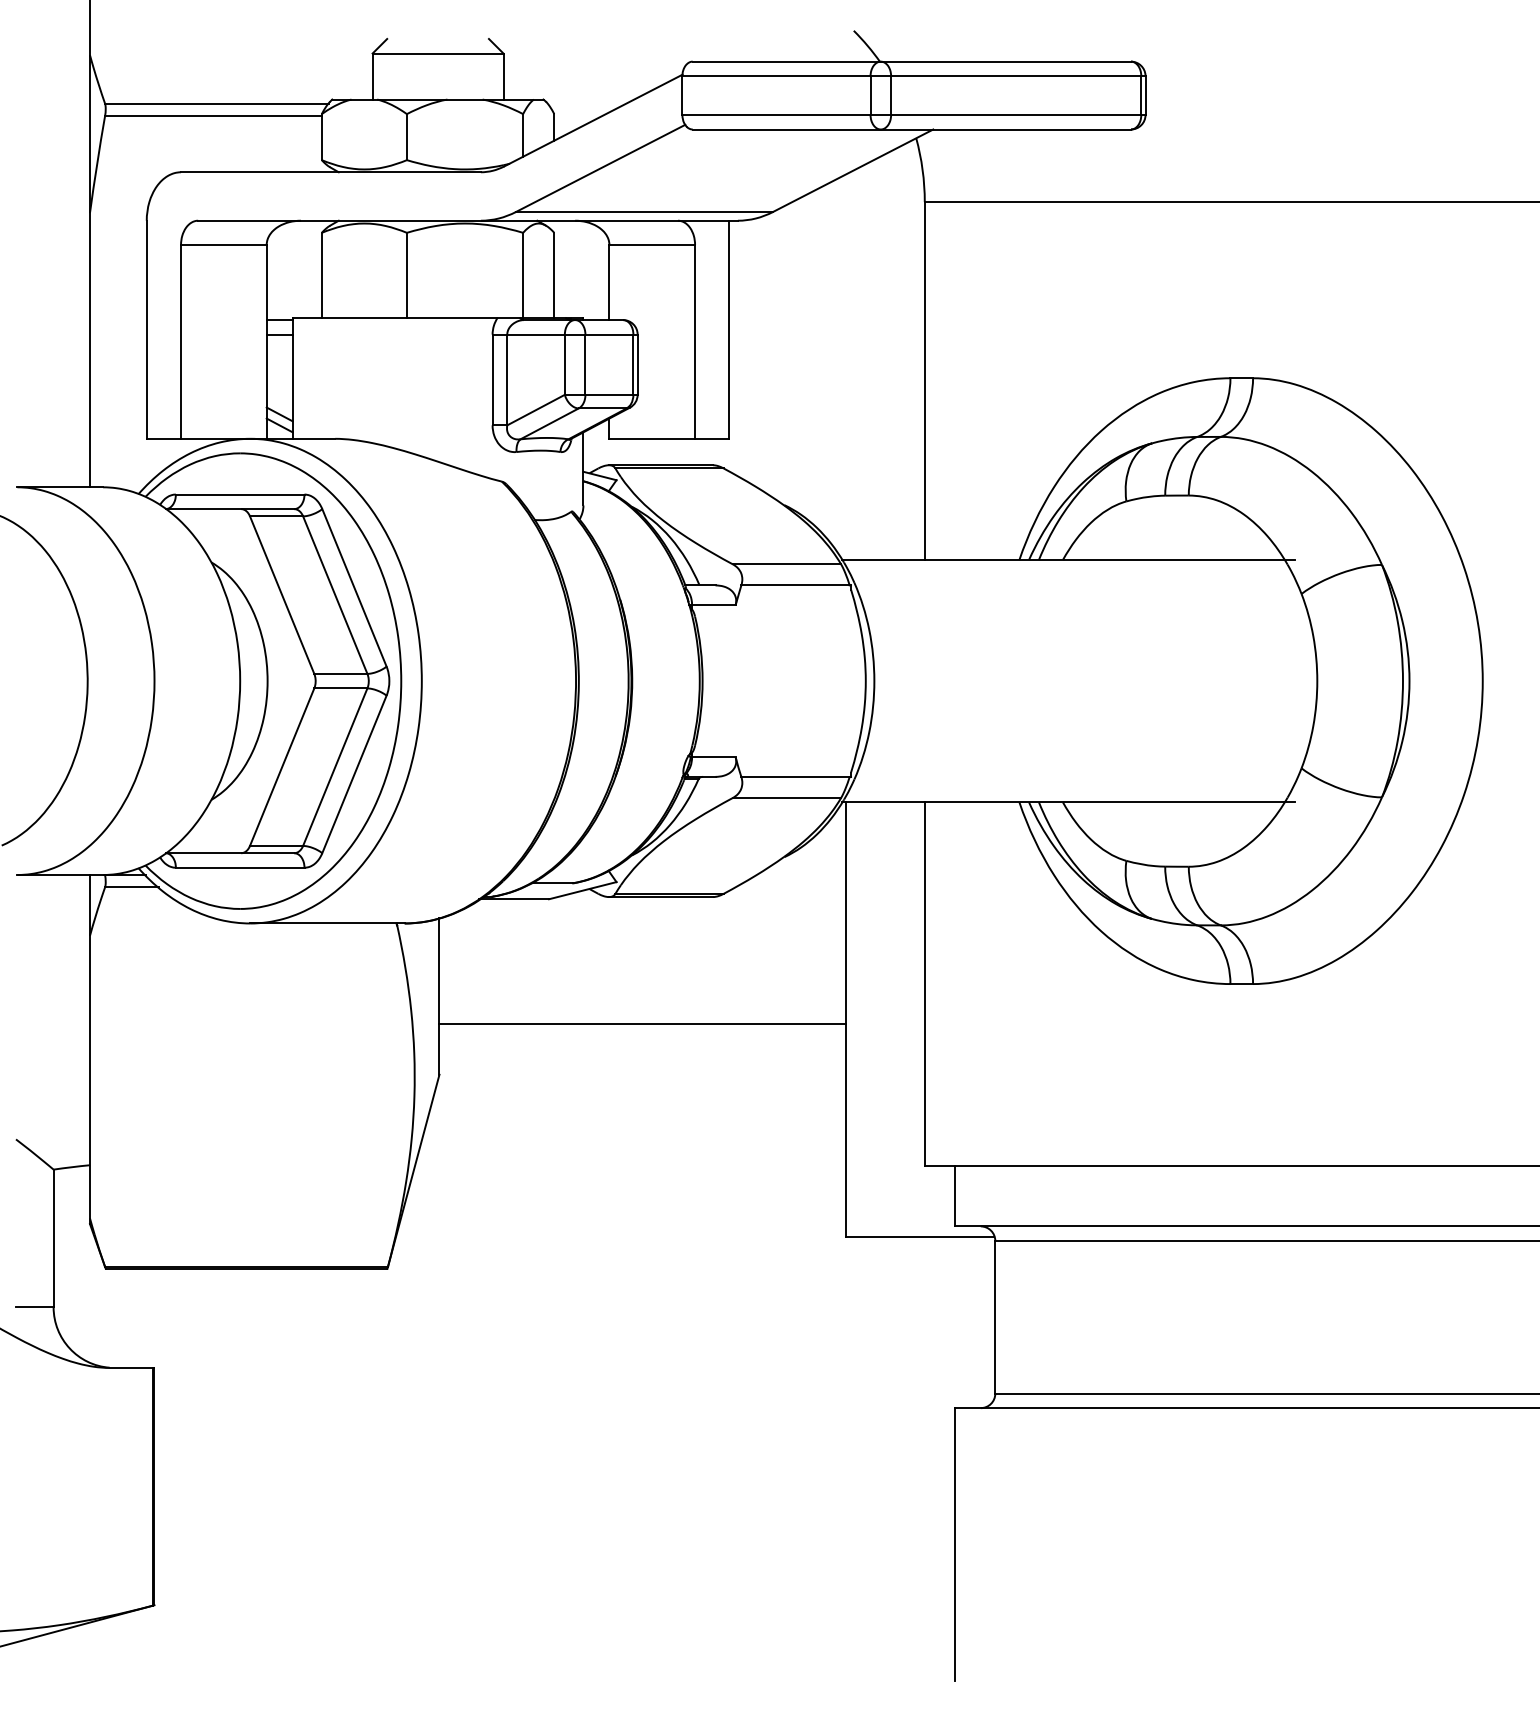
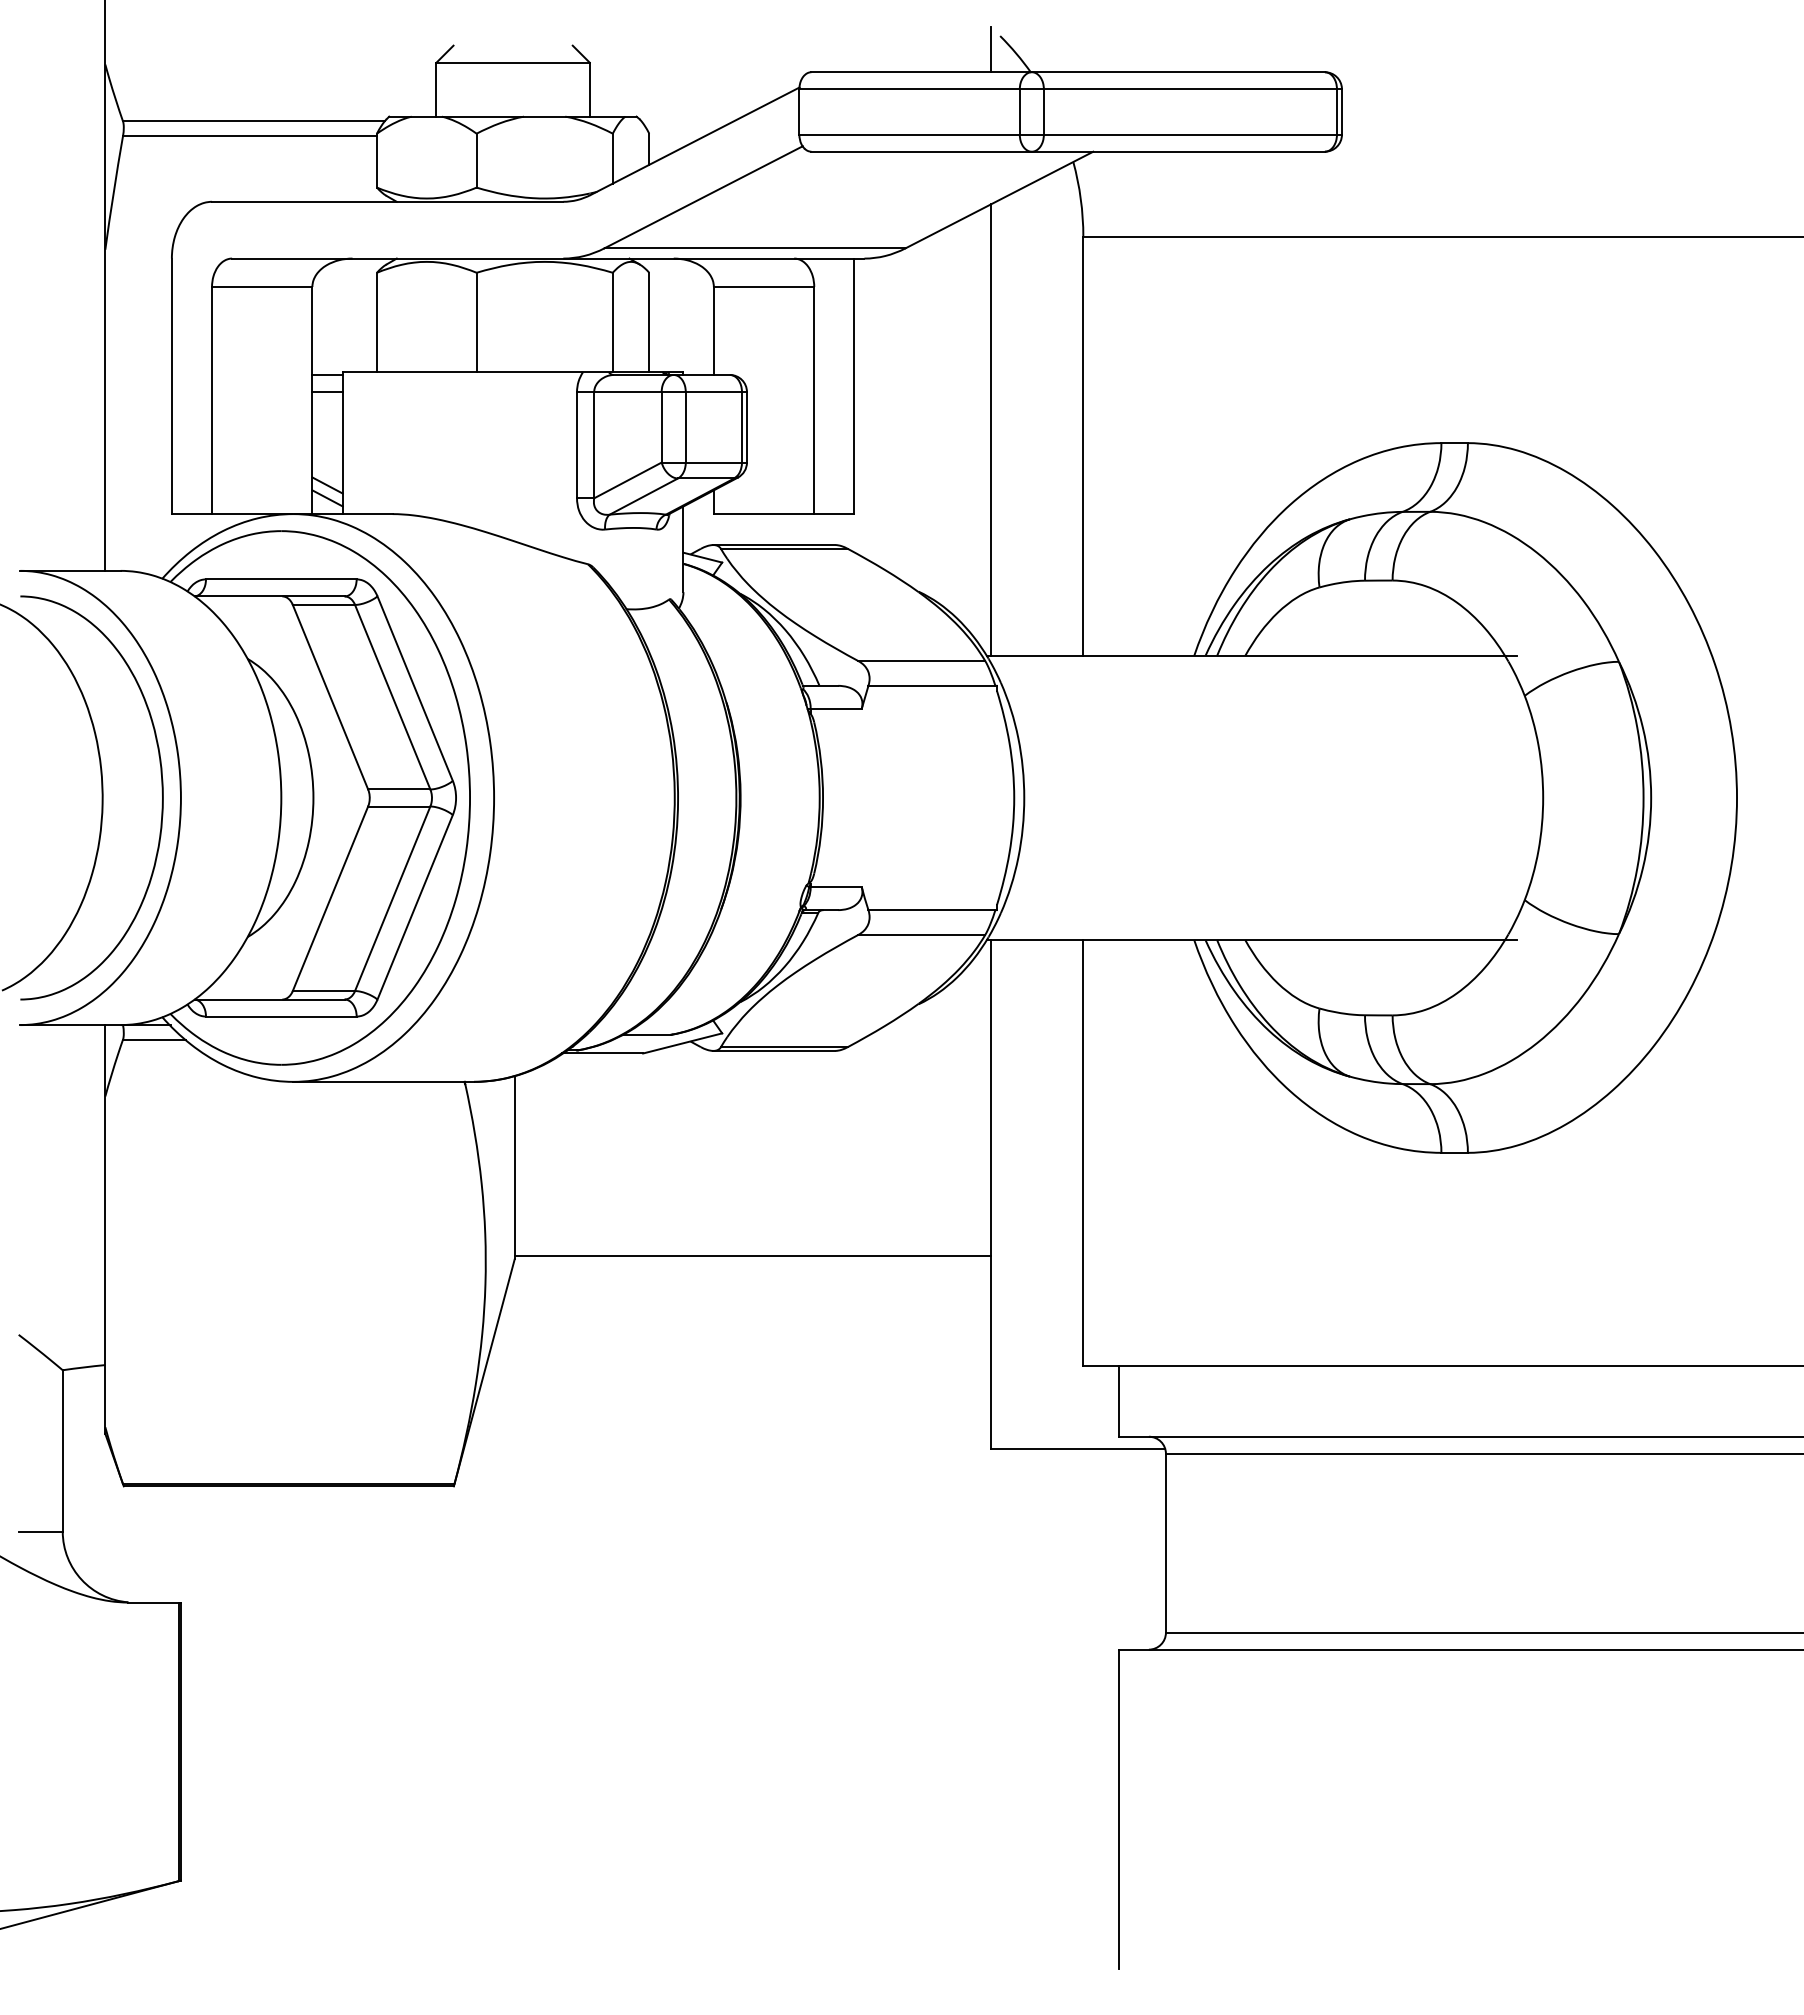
line: (846, 42) -> (991, 49), added
line: (846, 367) -> (991, 430), added
curve: (137, 676) -> (161, 792), added
line: (642, 1023) -> (752, 1256), moved

